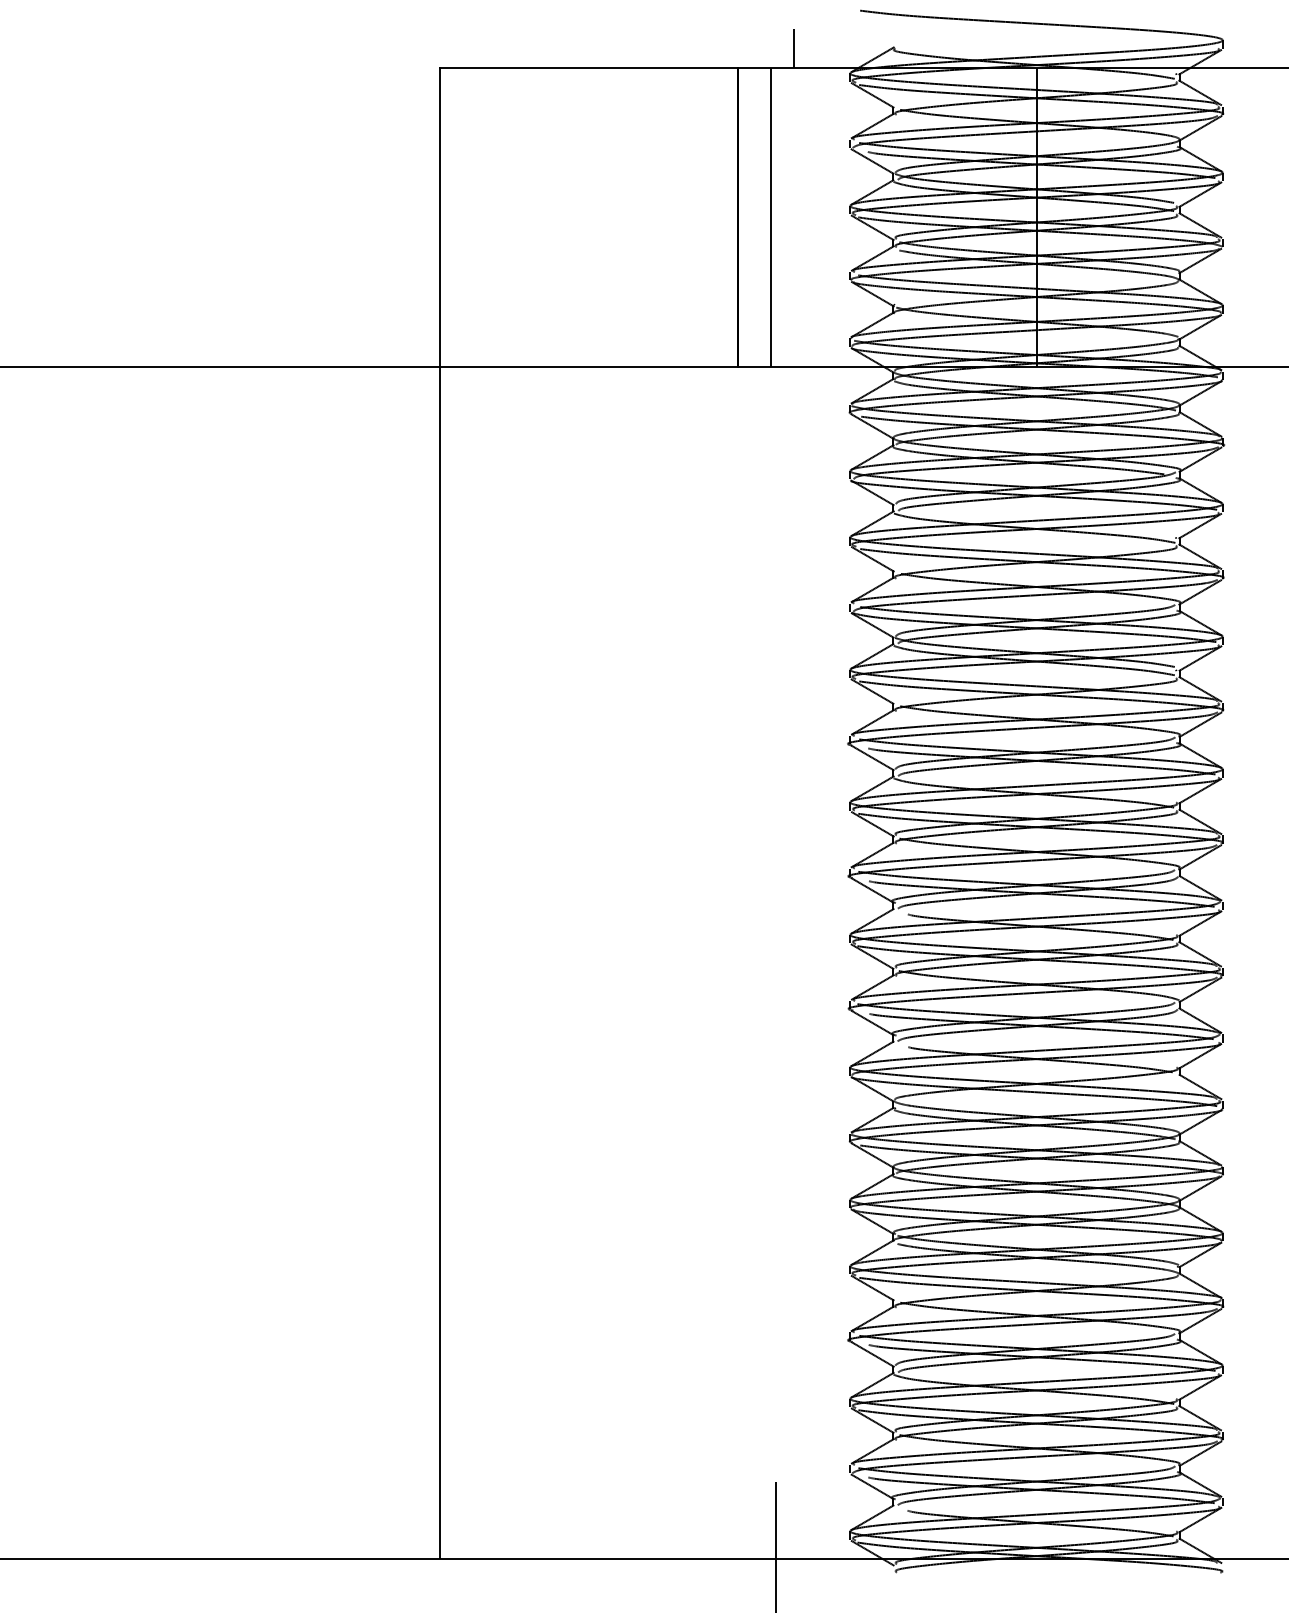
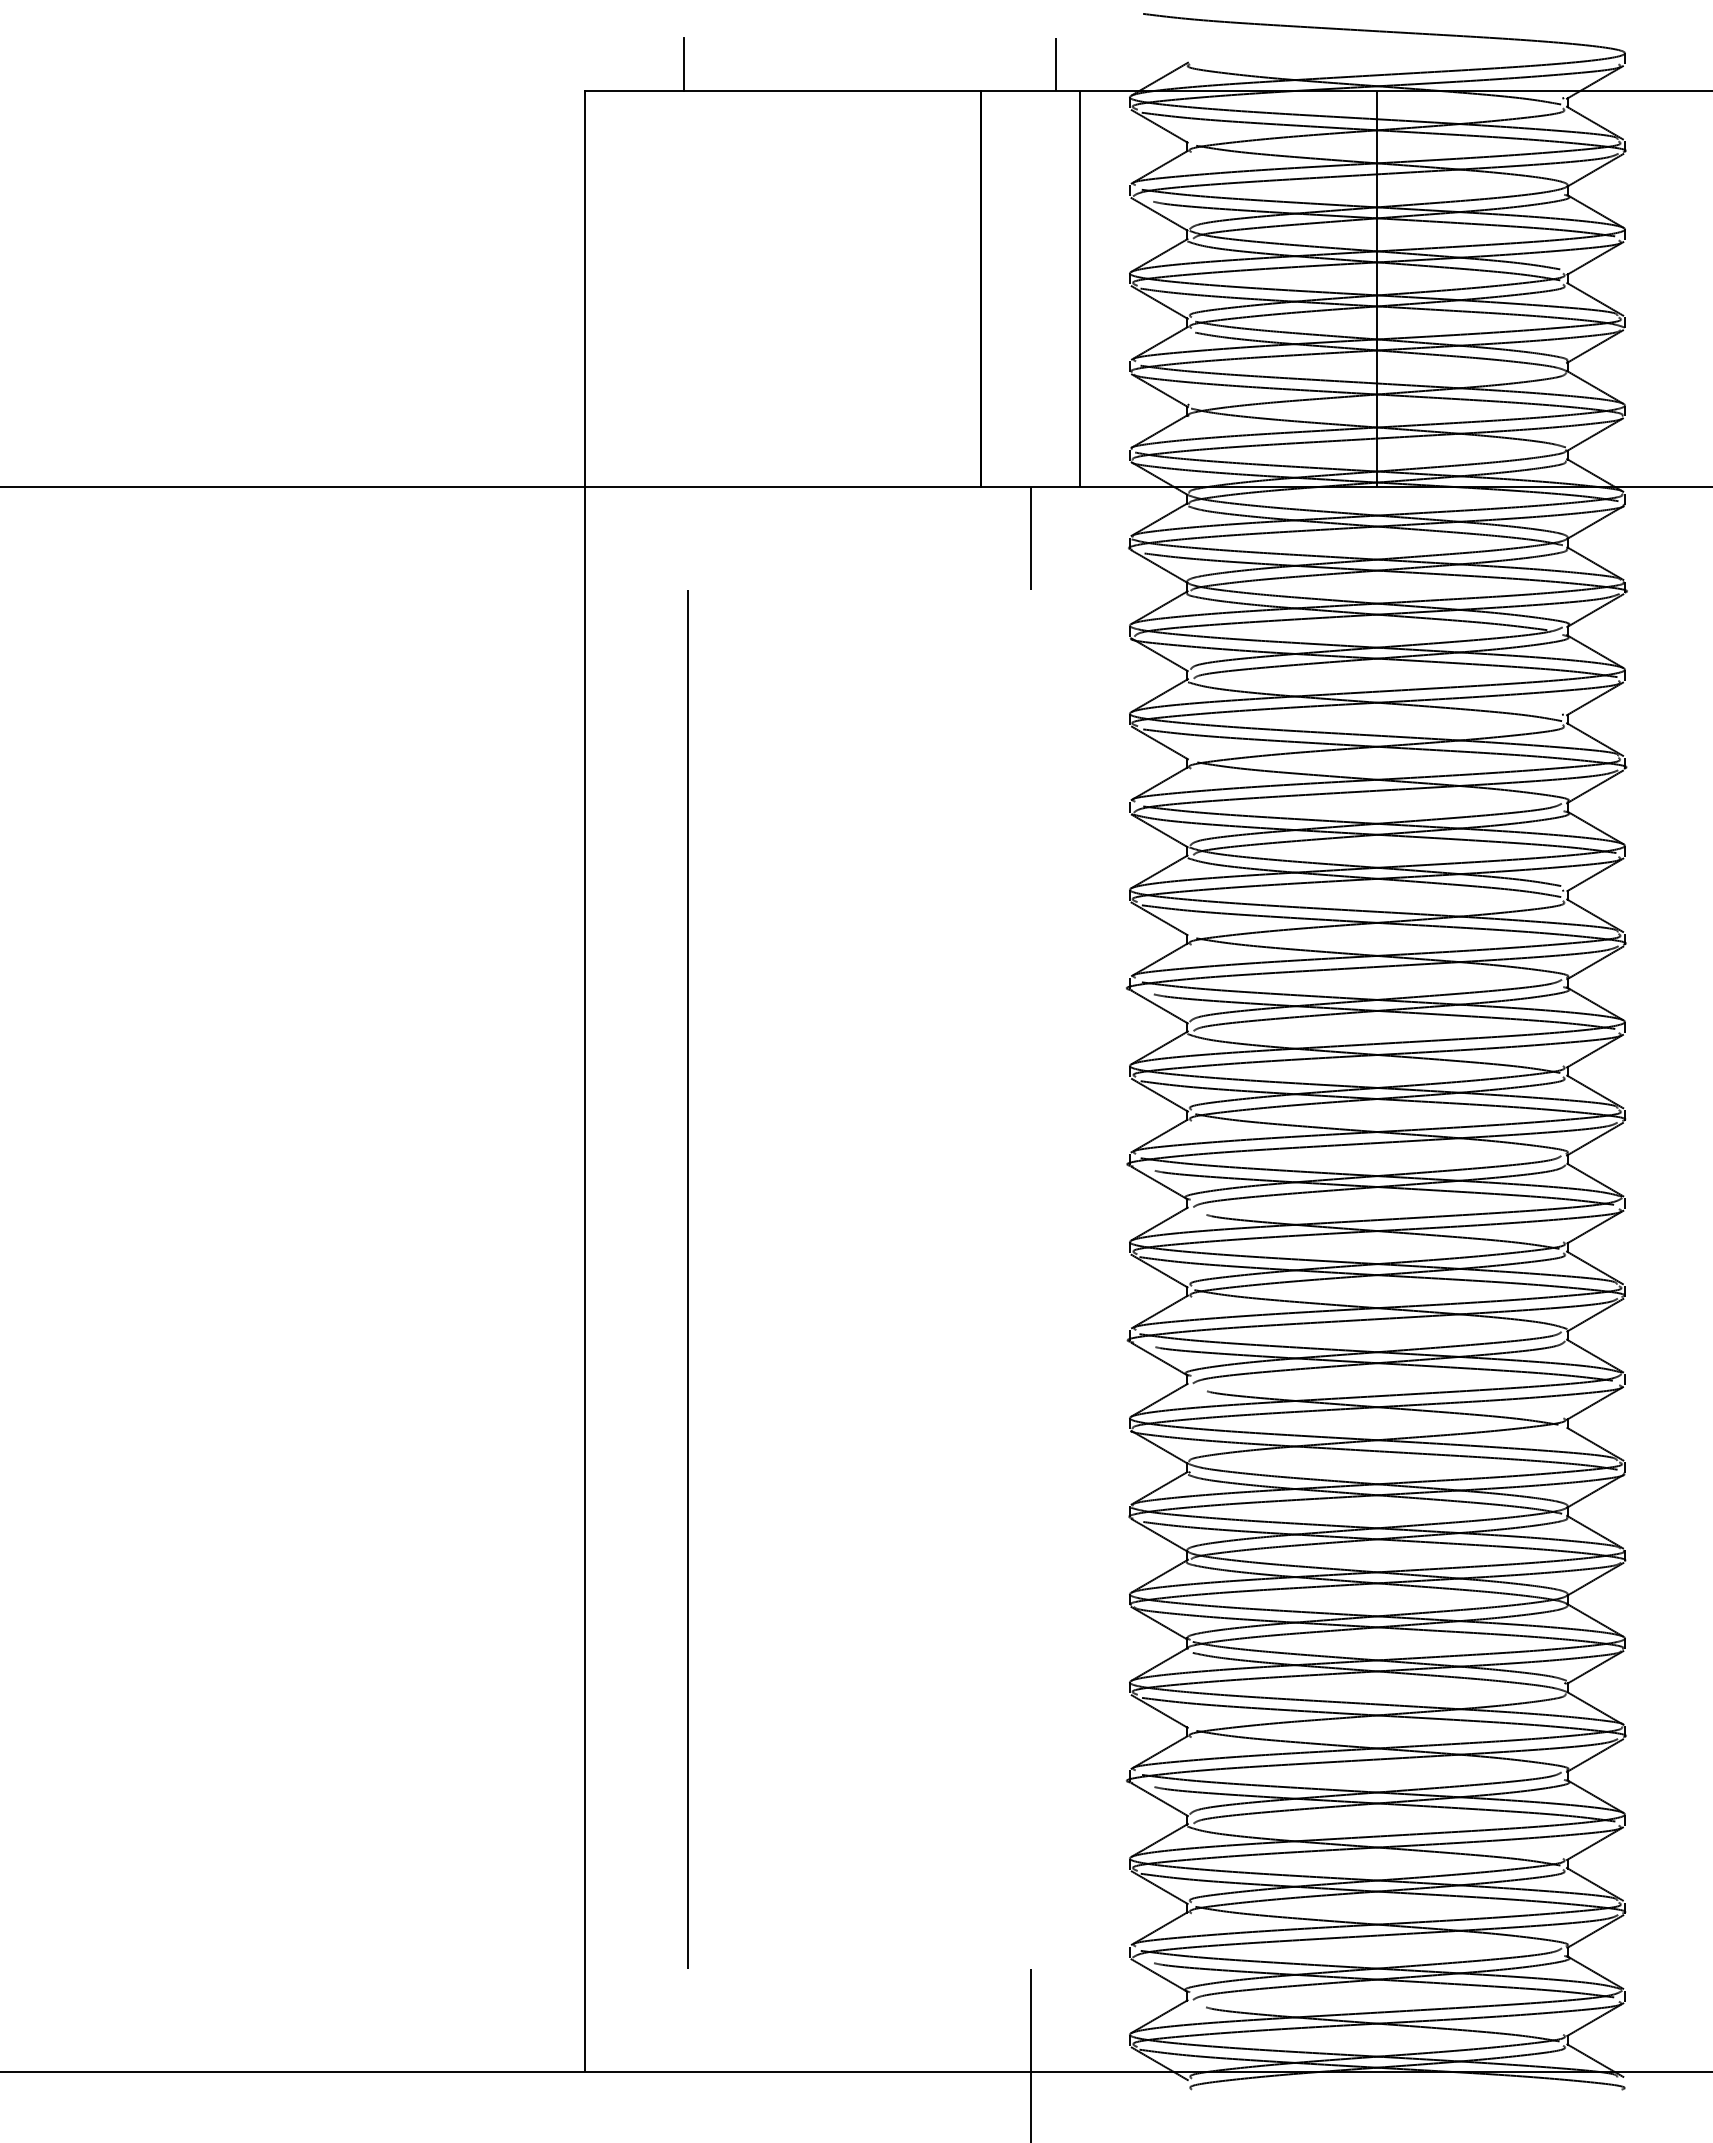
line: (514, 48) -> (683, 64), added
line: (770, 217) -> (1080, 288), moved
line: (775, 405) -> (1030, 538), added
line: (517, 963) -> (687, 1279), added

